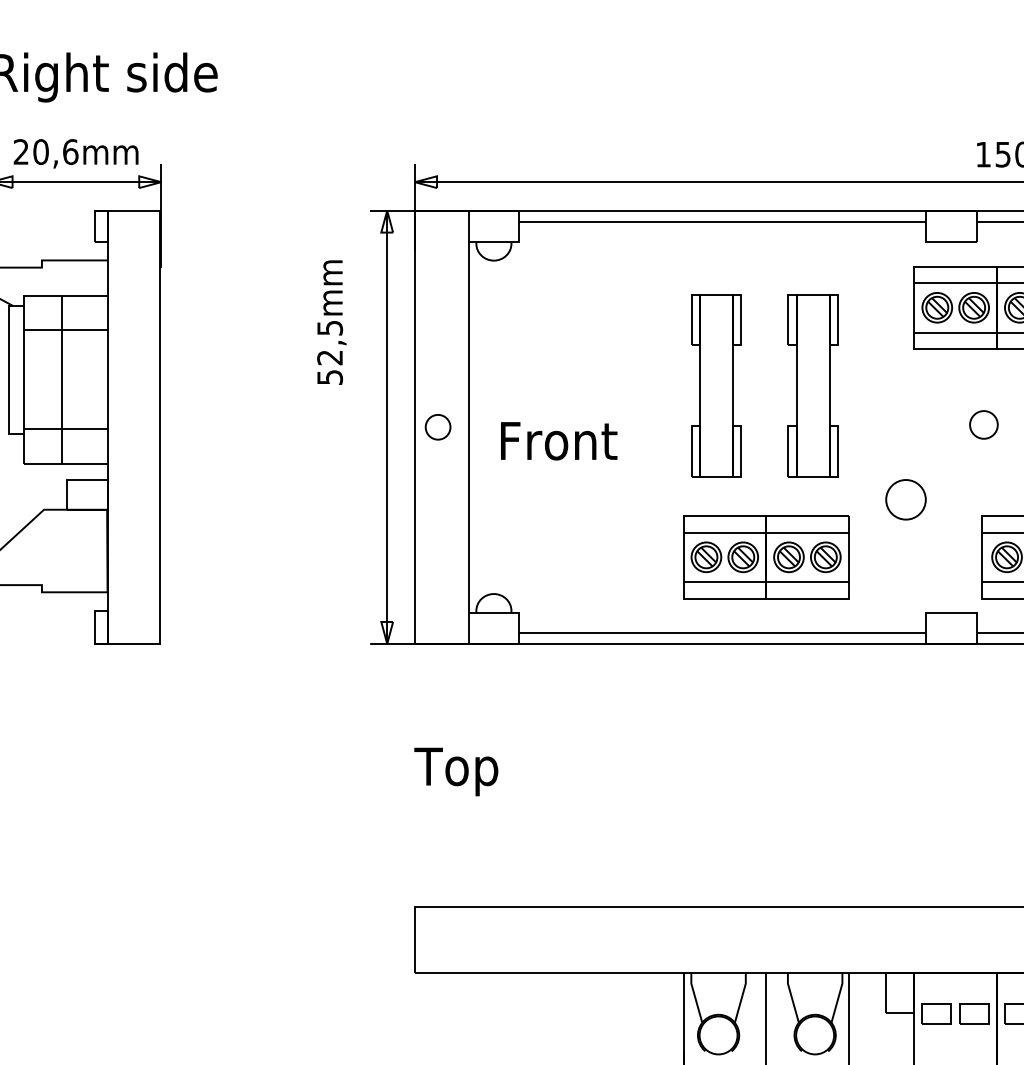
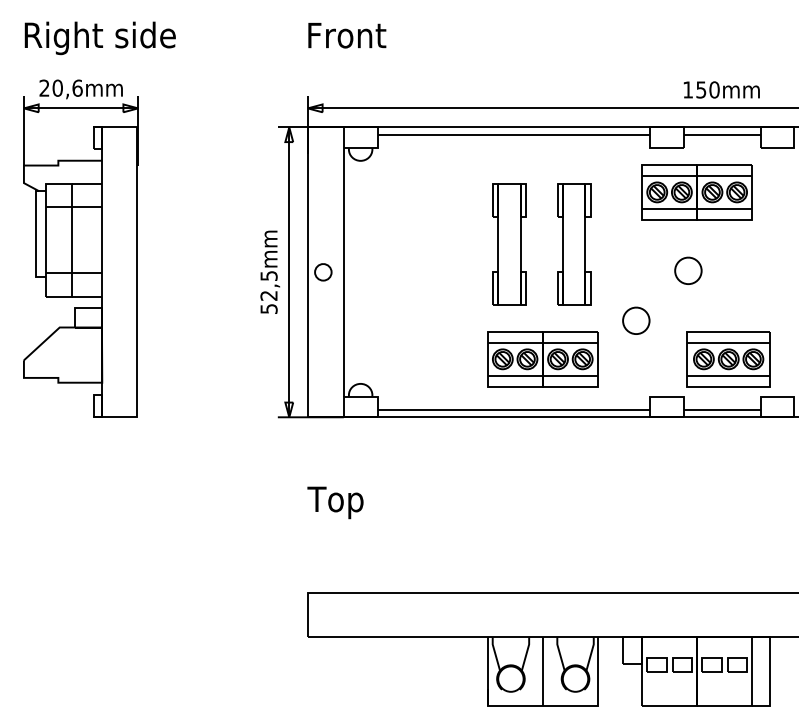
text: (332, 321) -> (270, 271), moved
part: (984, 424) -> (688, 270), size x1.43
text: (559, 440) -> (347, 35), moved

